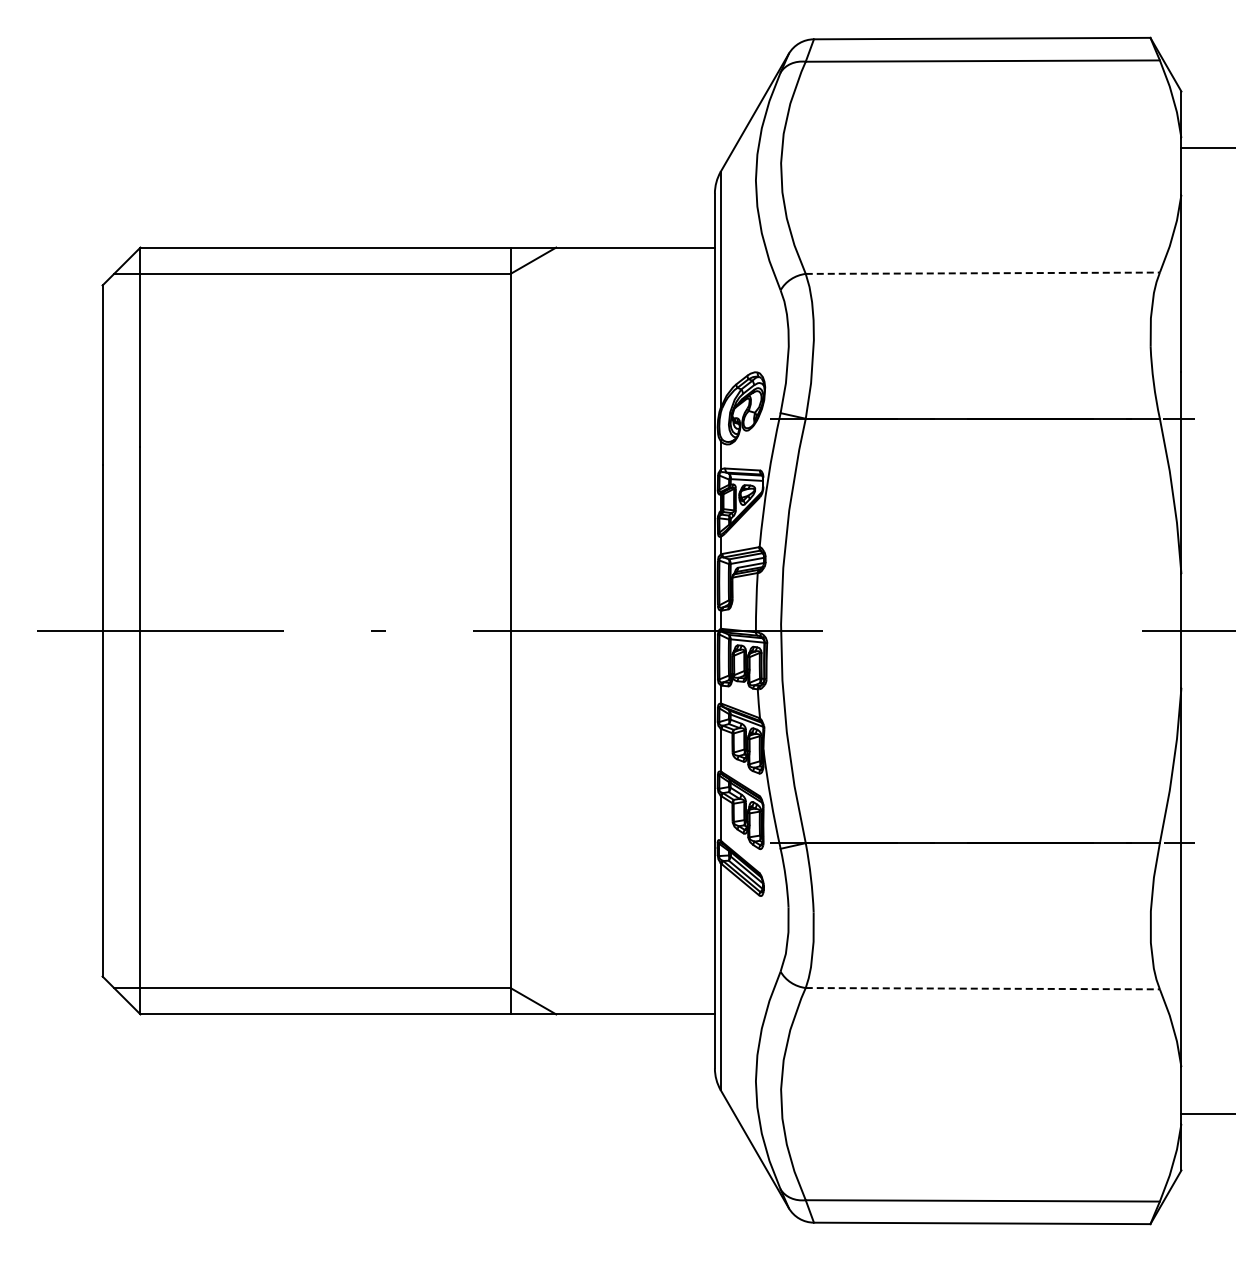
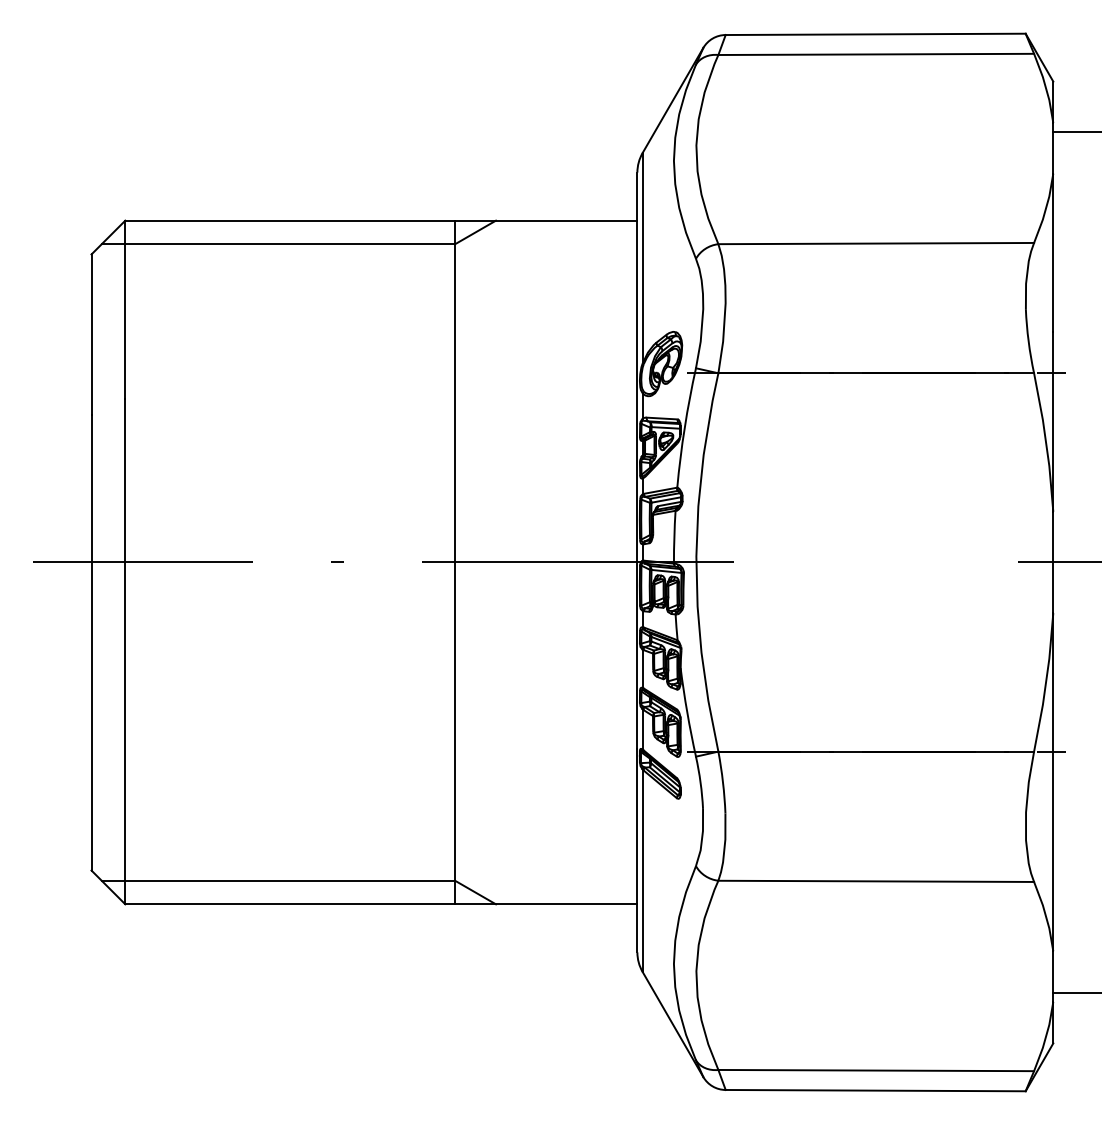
line: (983, 273) -> (876, 243), dashed -> solid
line: (983, 988) -> (876, 881), dashed -> solid

